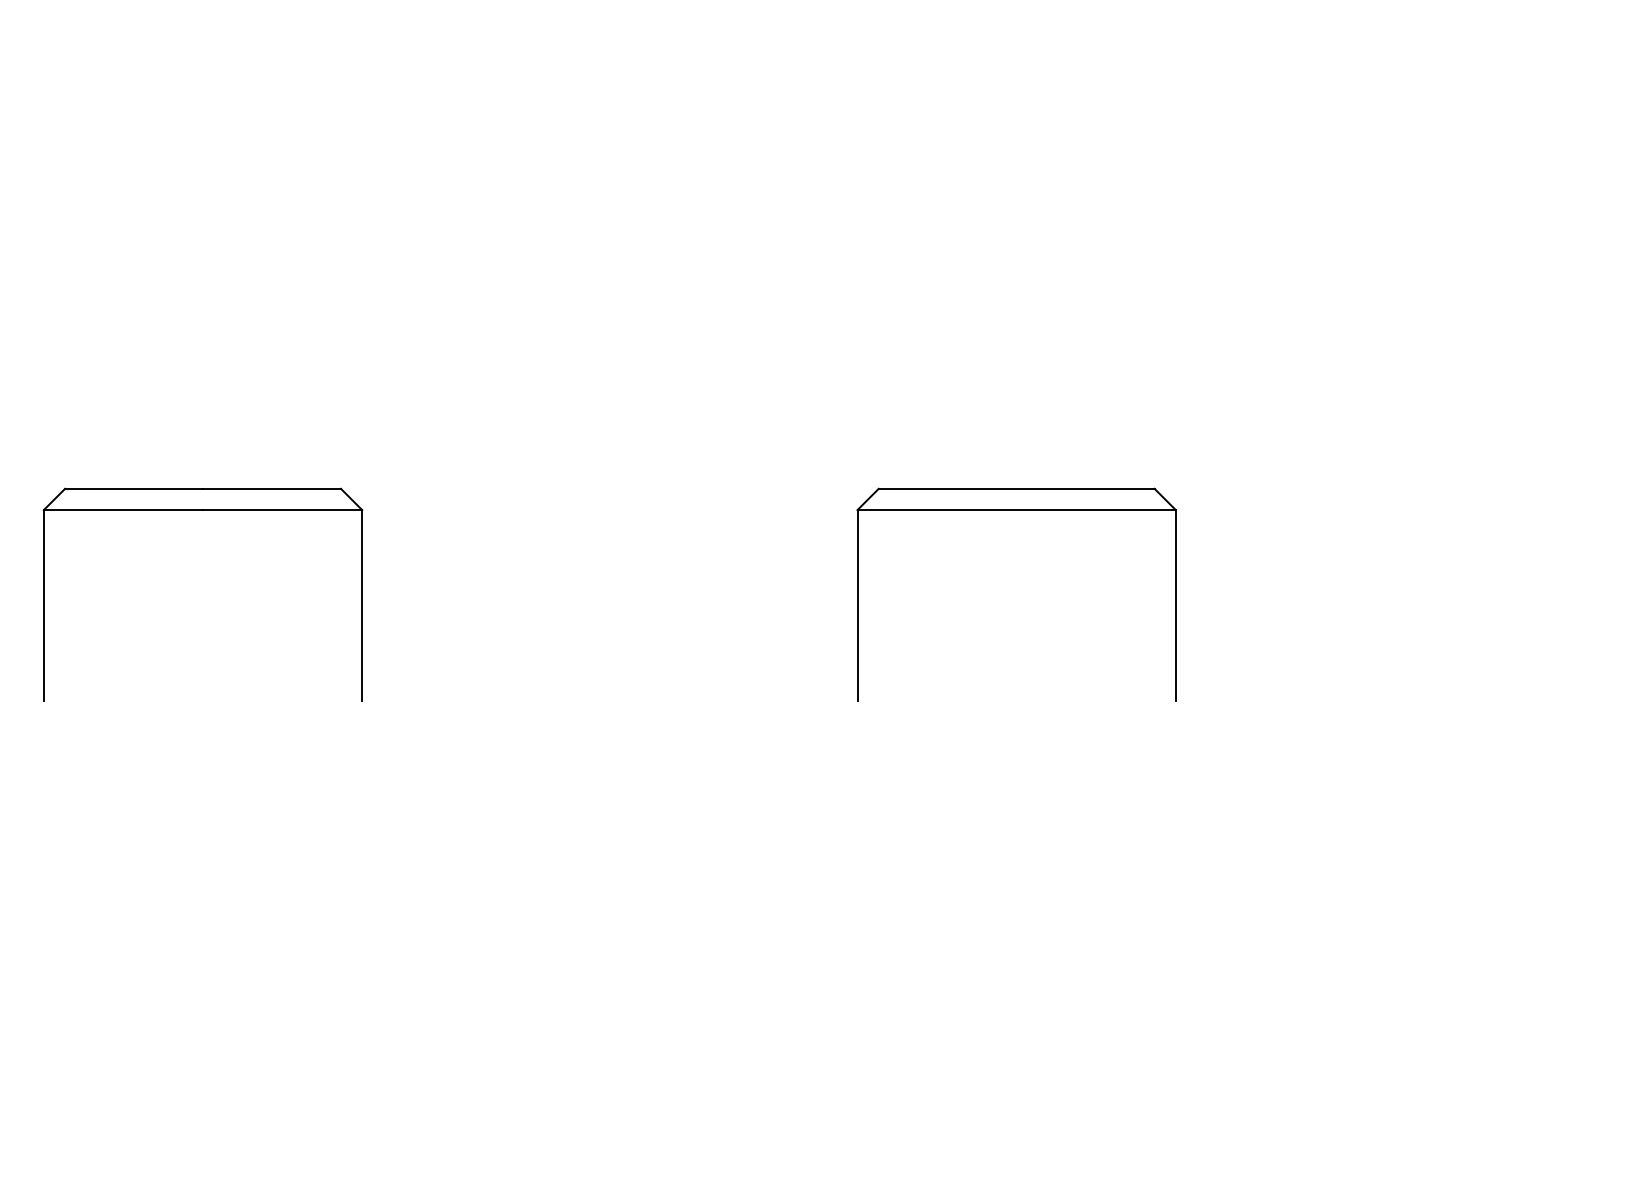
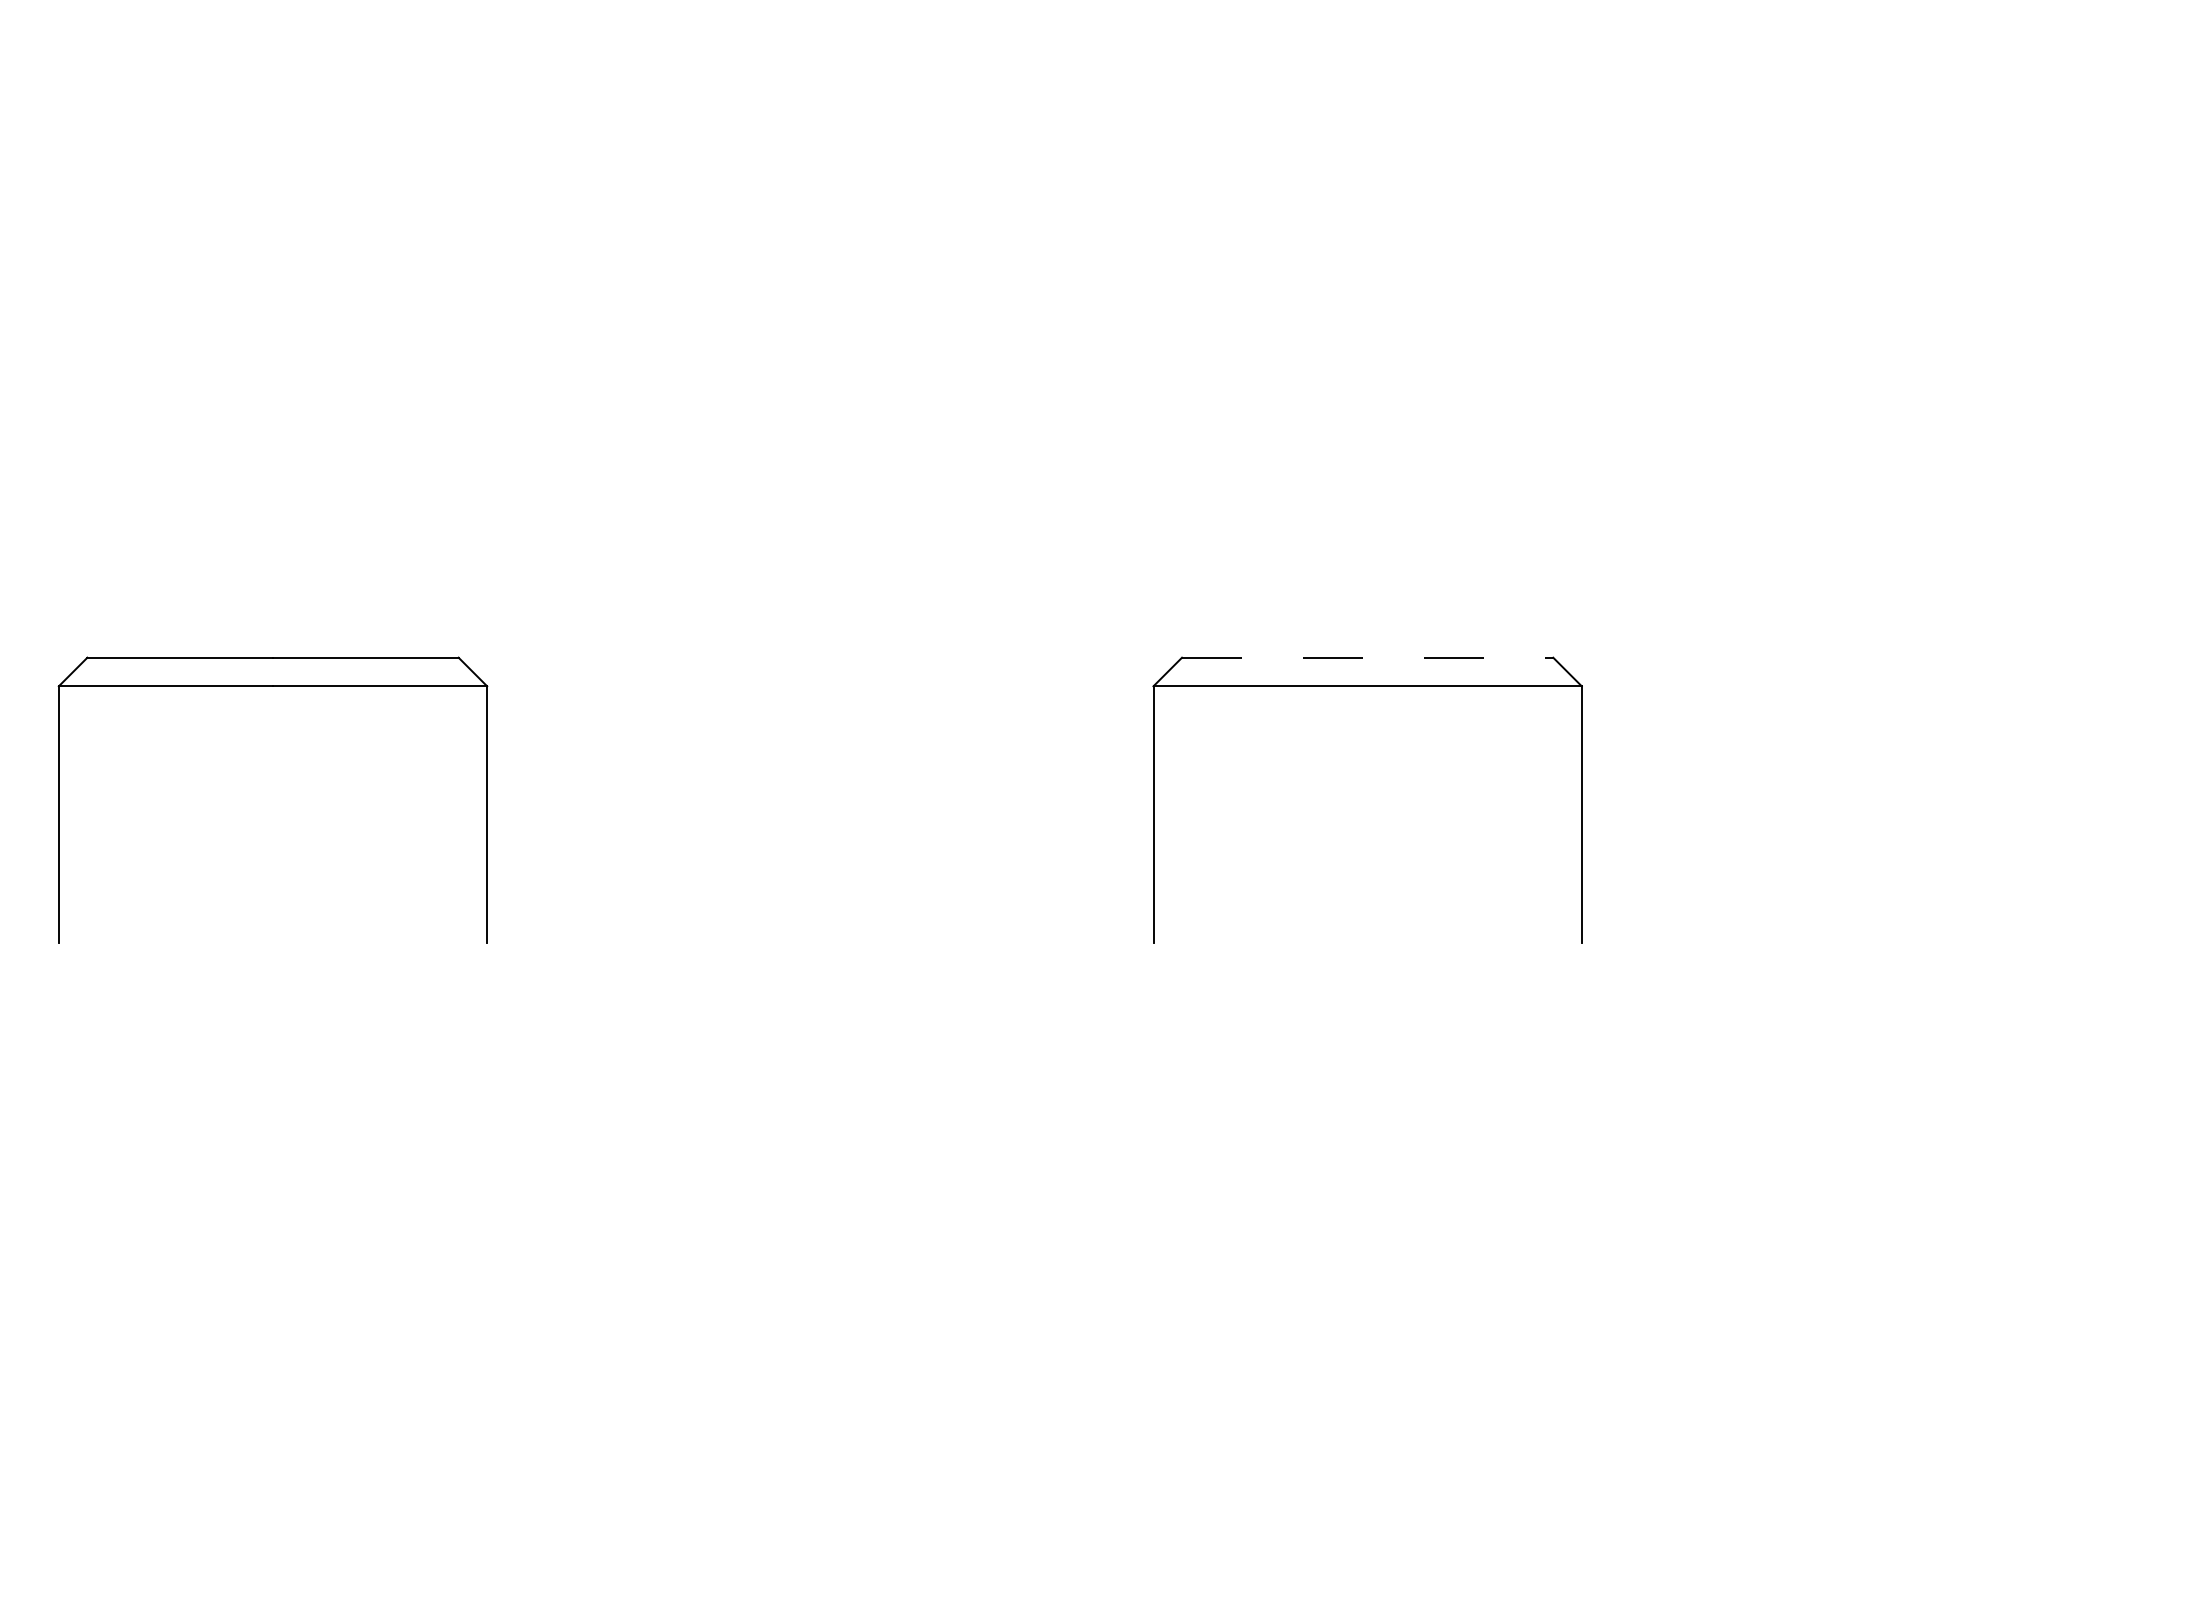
line: (1016, 488) -> (1367, 657), solid -> dashed

